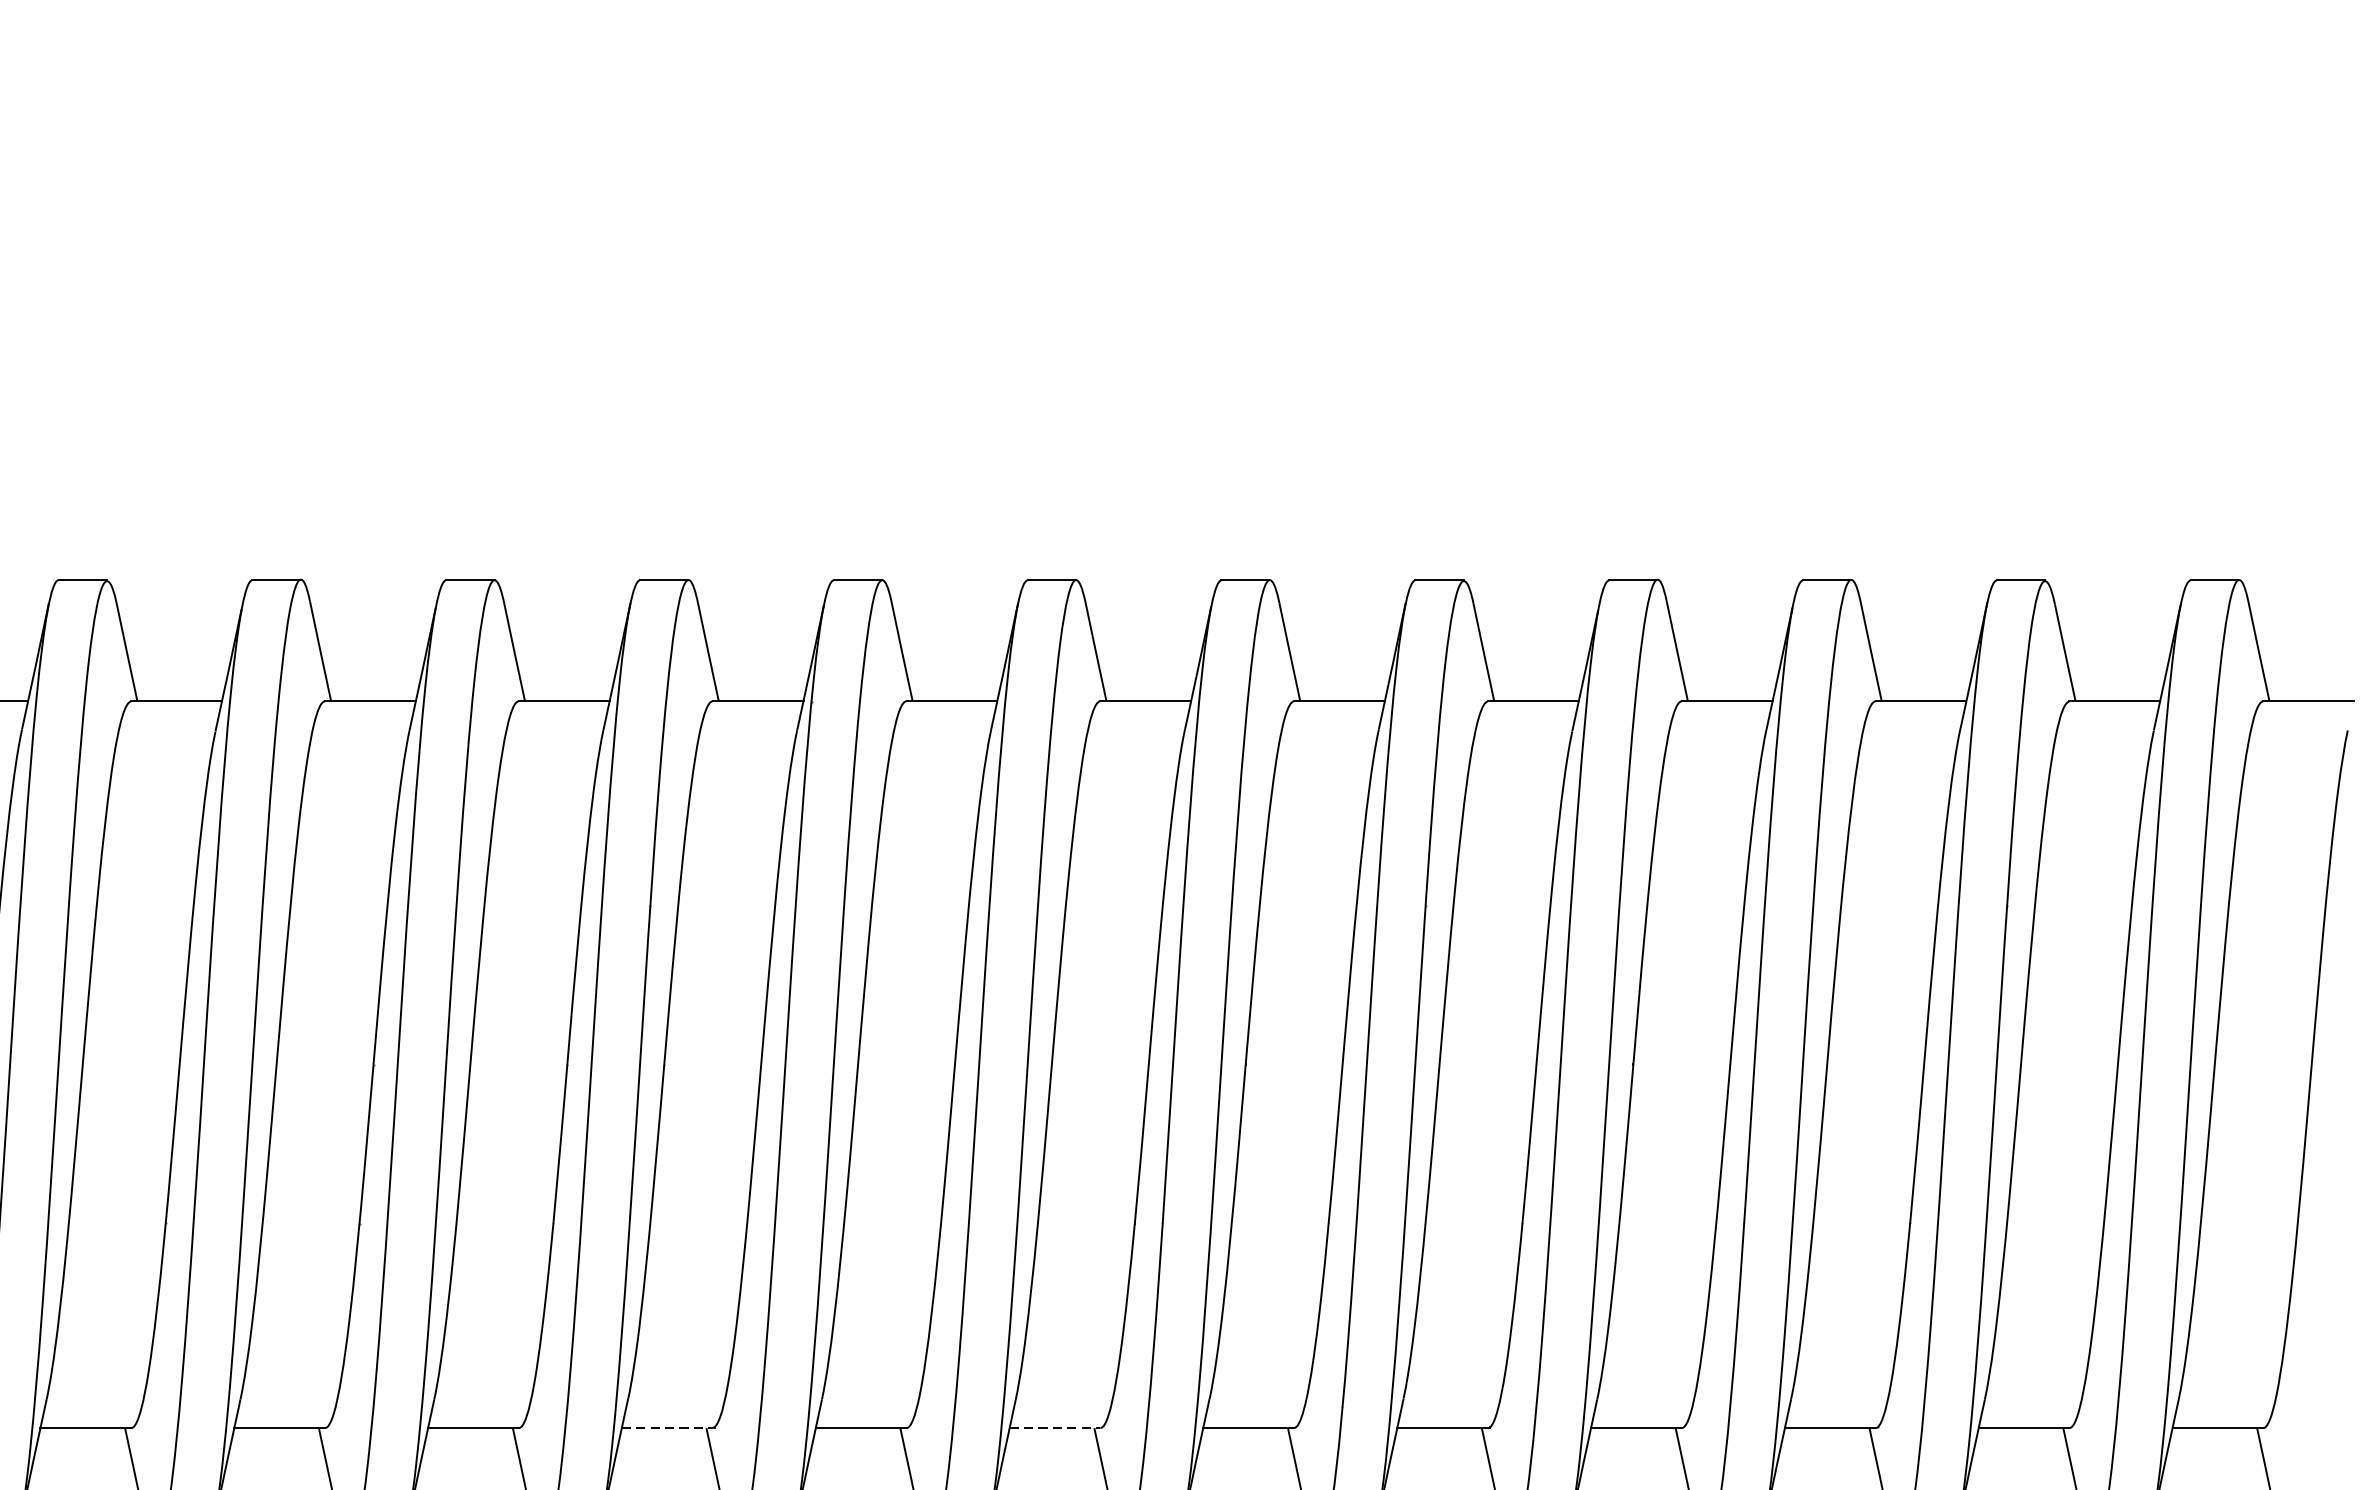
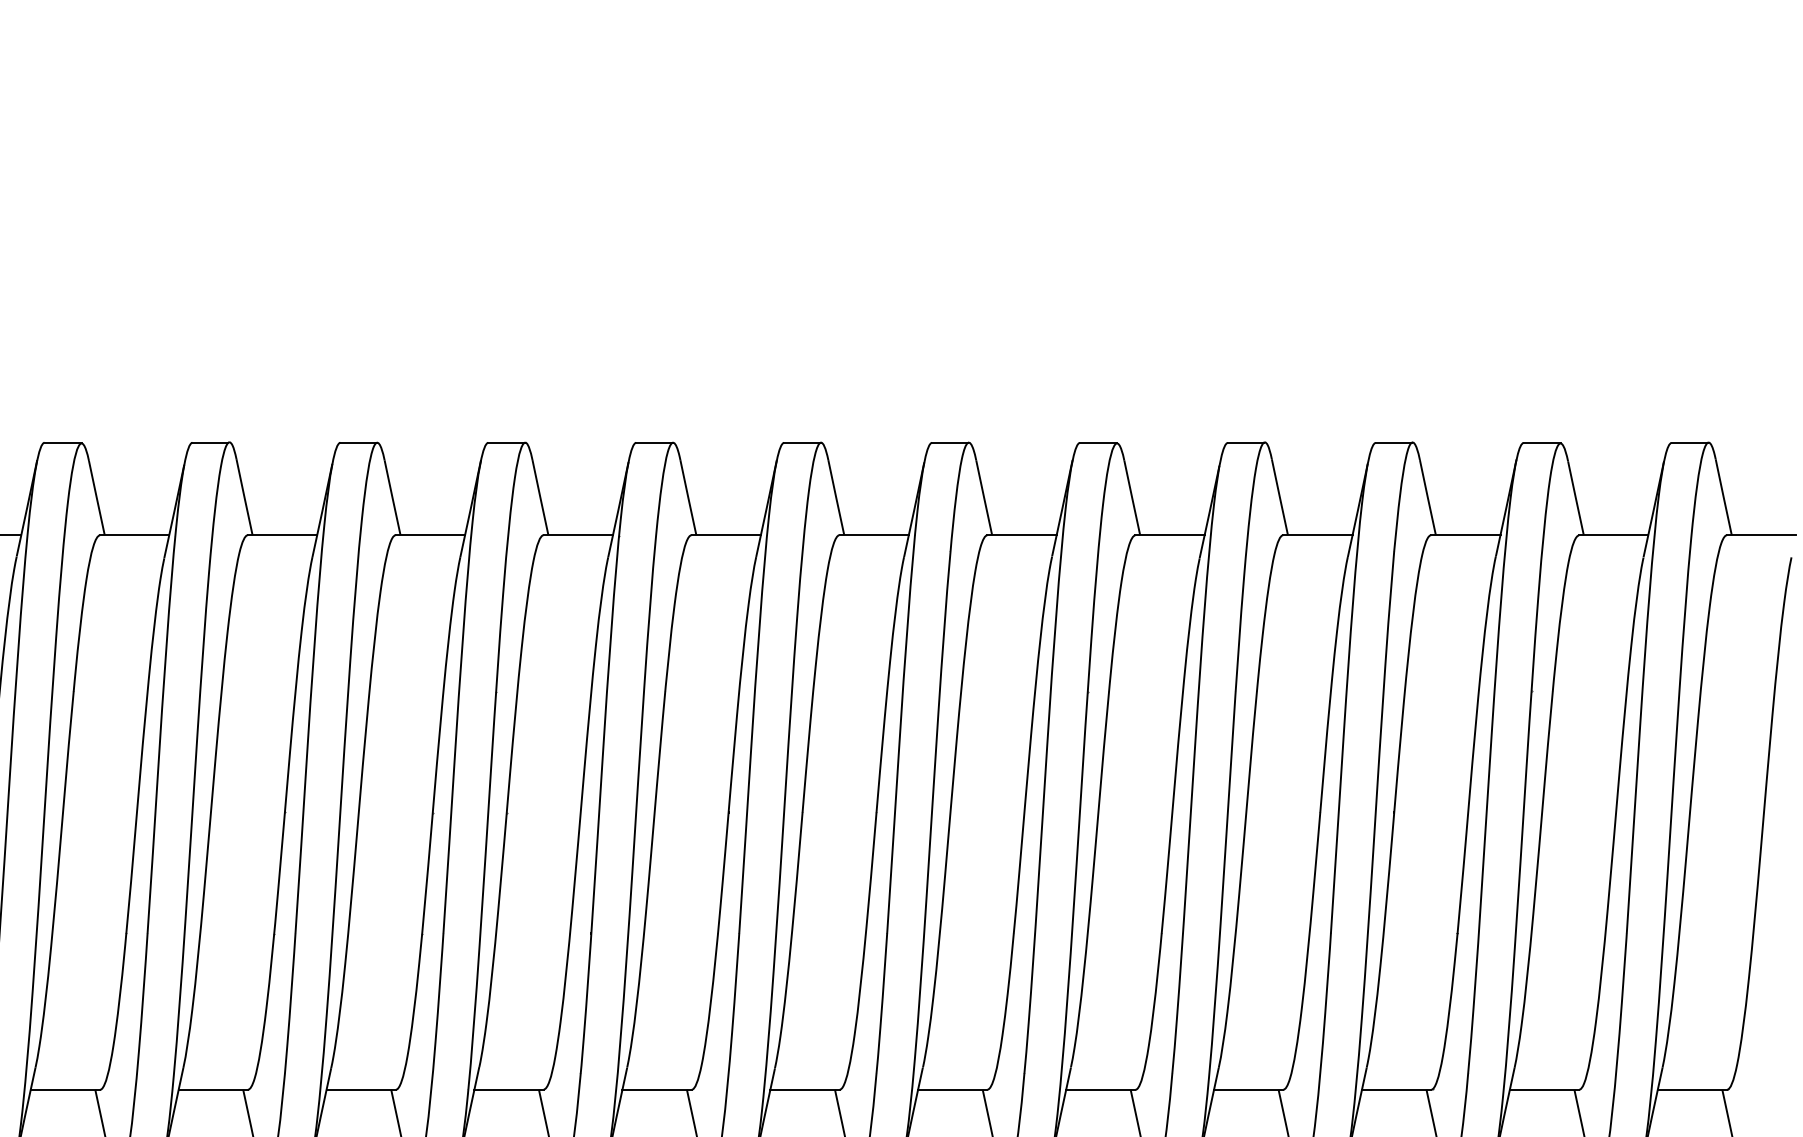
line: (667, 1427) -> (509, 1089), dashed -> solid
line: (1054, 1427) -> (804, 1089), dashed -> solid

